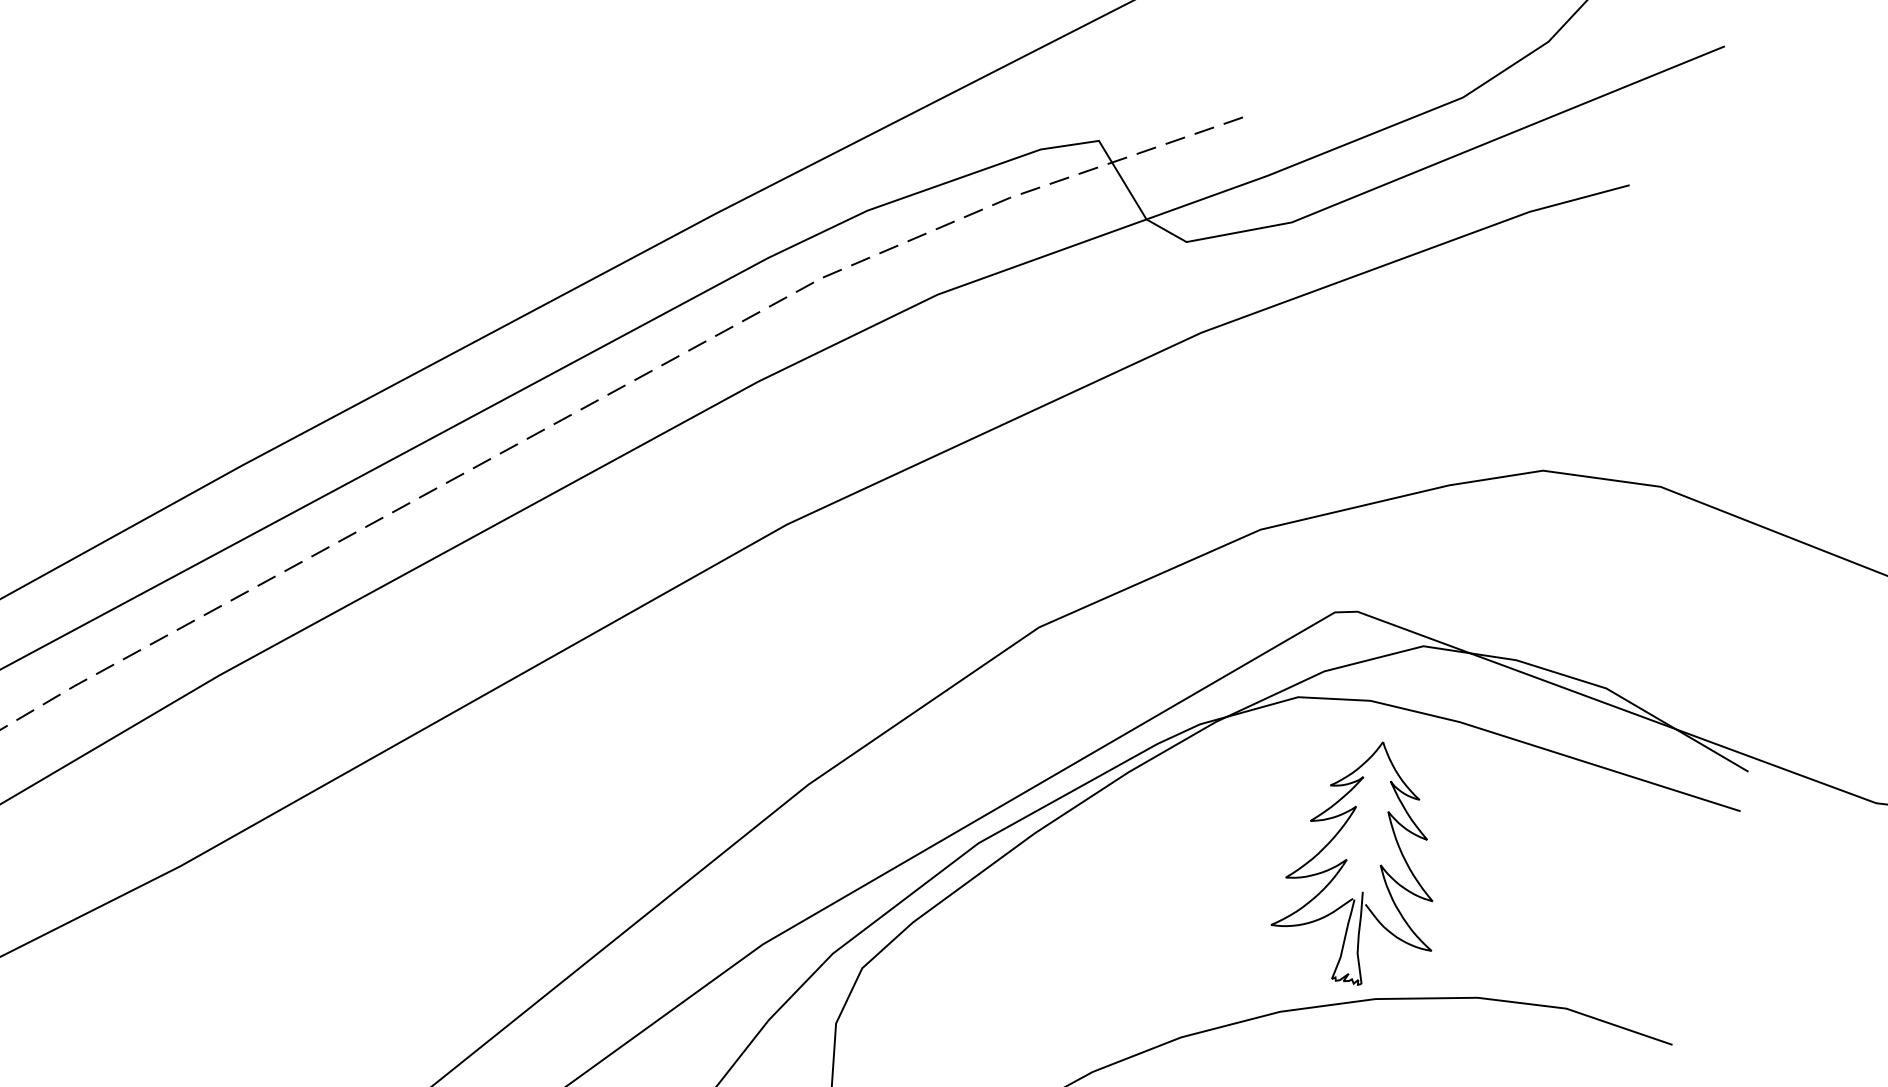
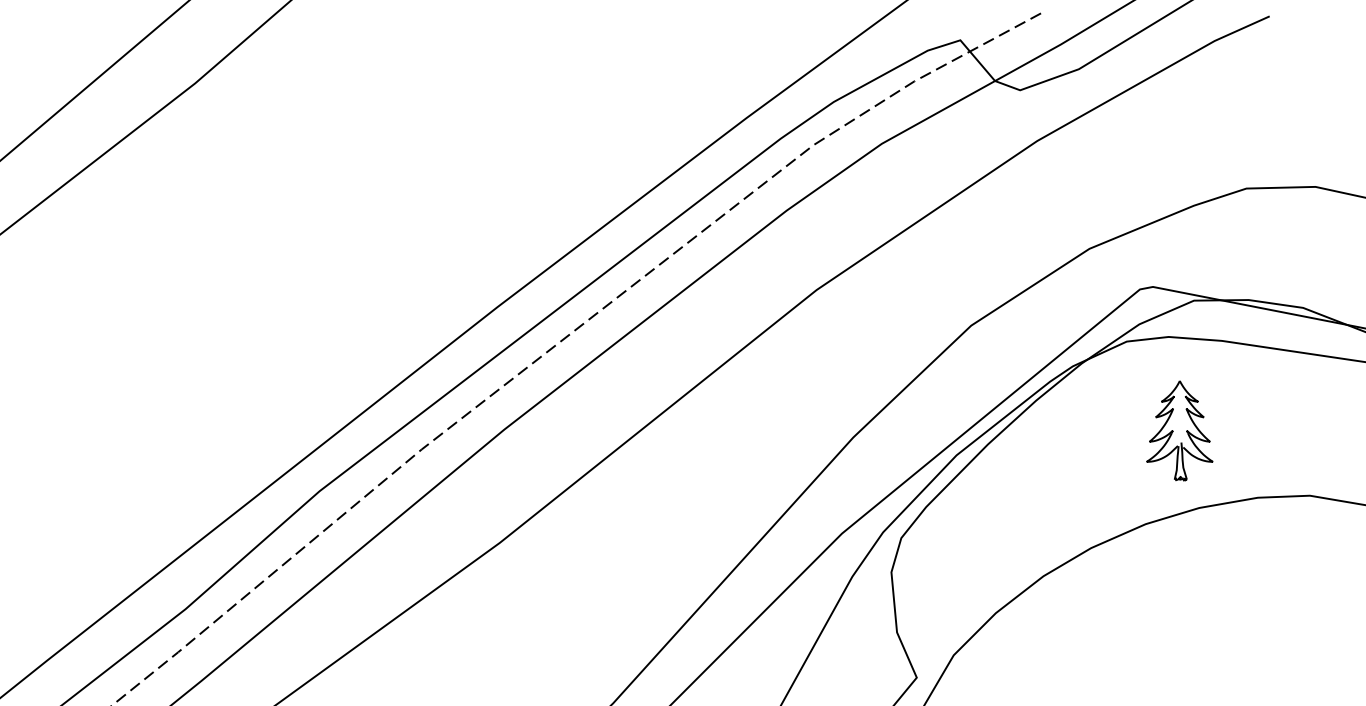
part: (1363, 862) -> (1179, 430), size x0.7

